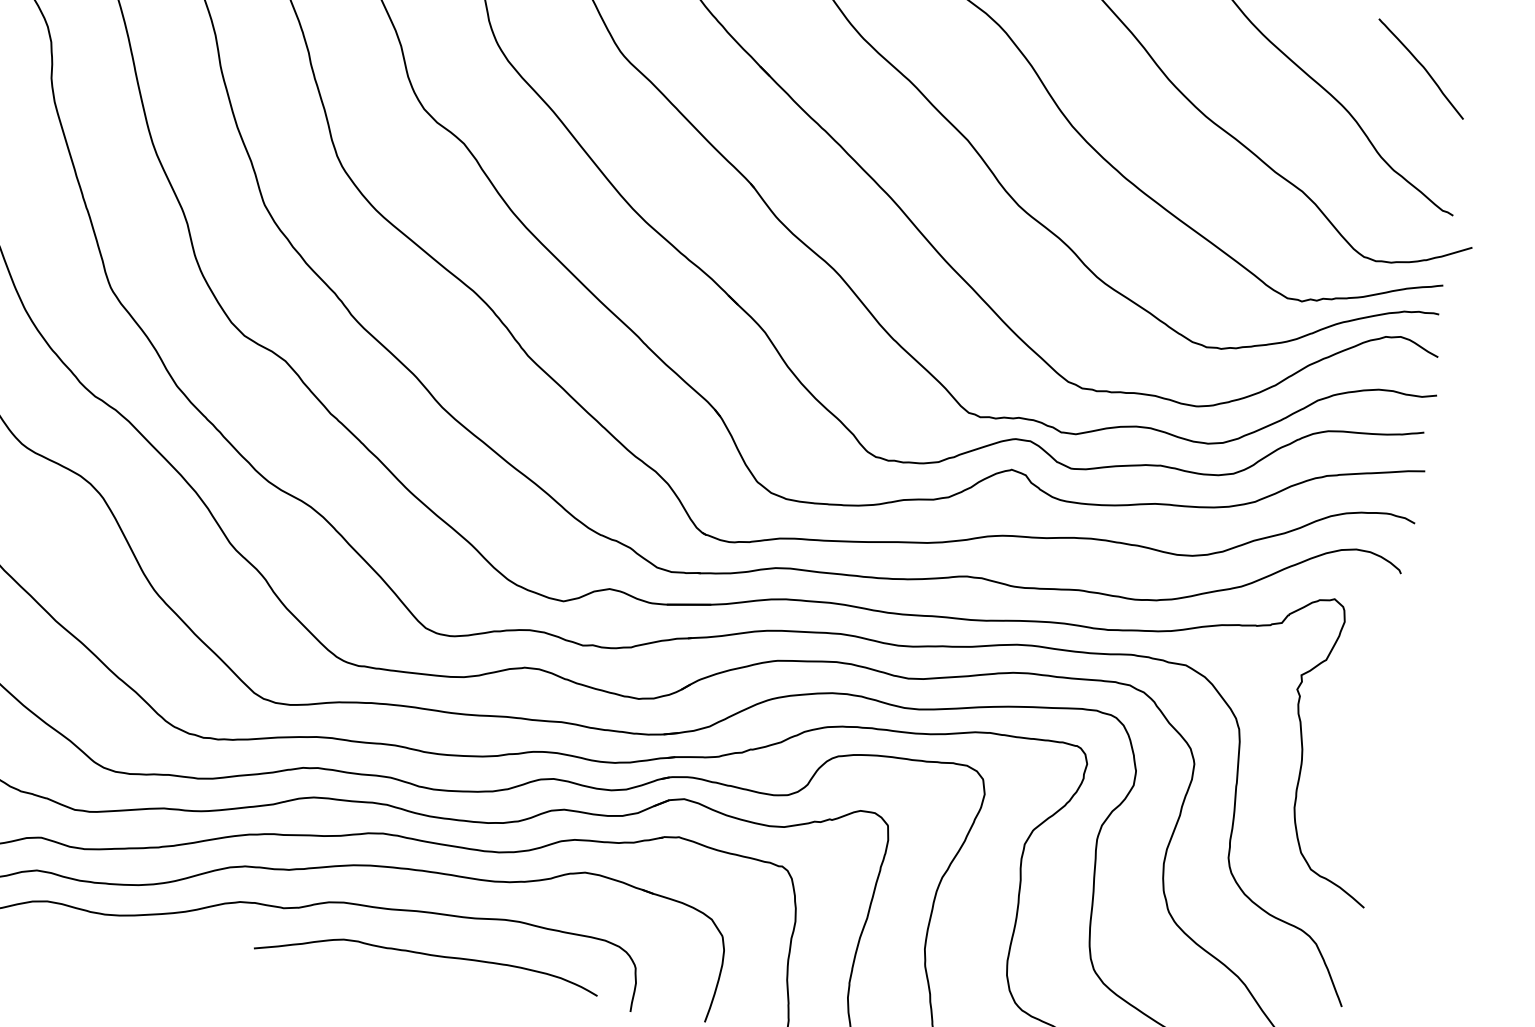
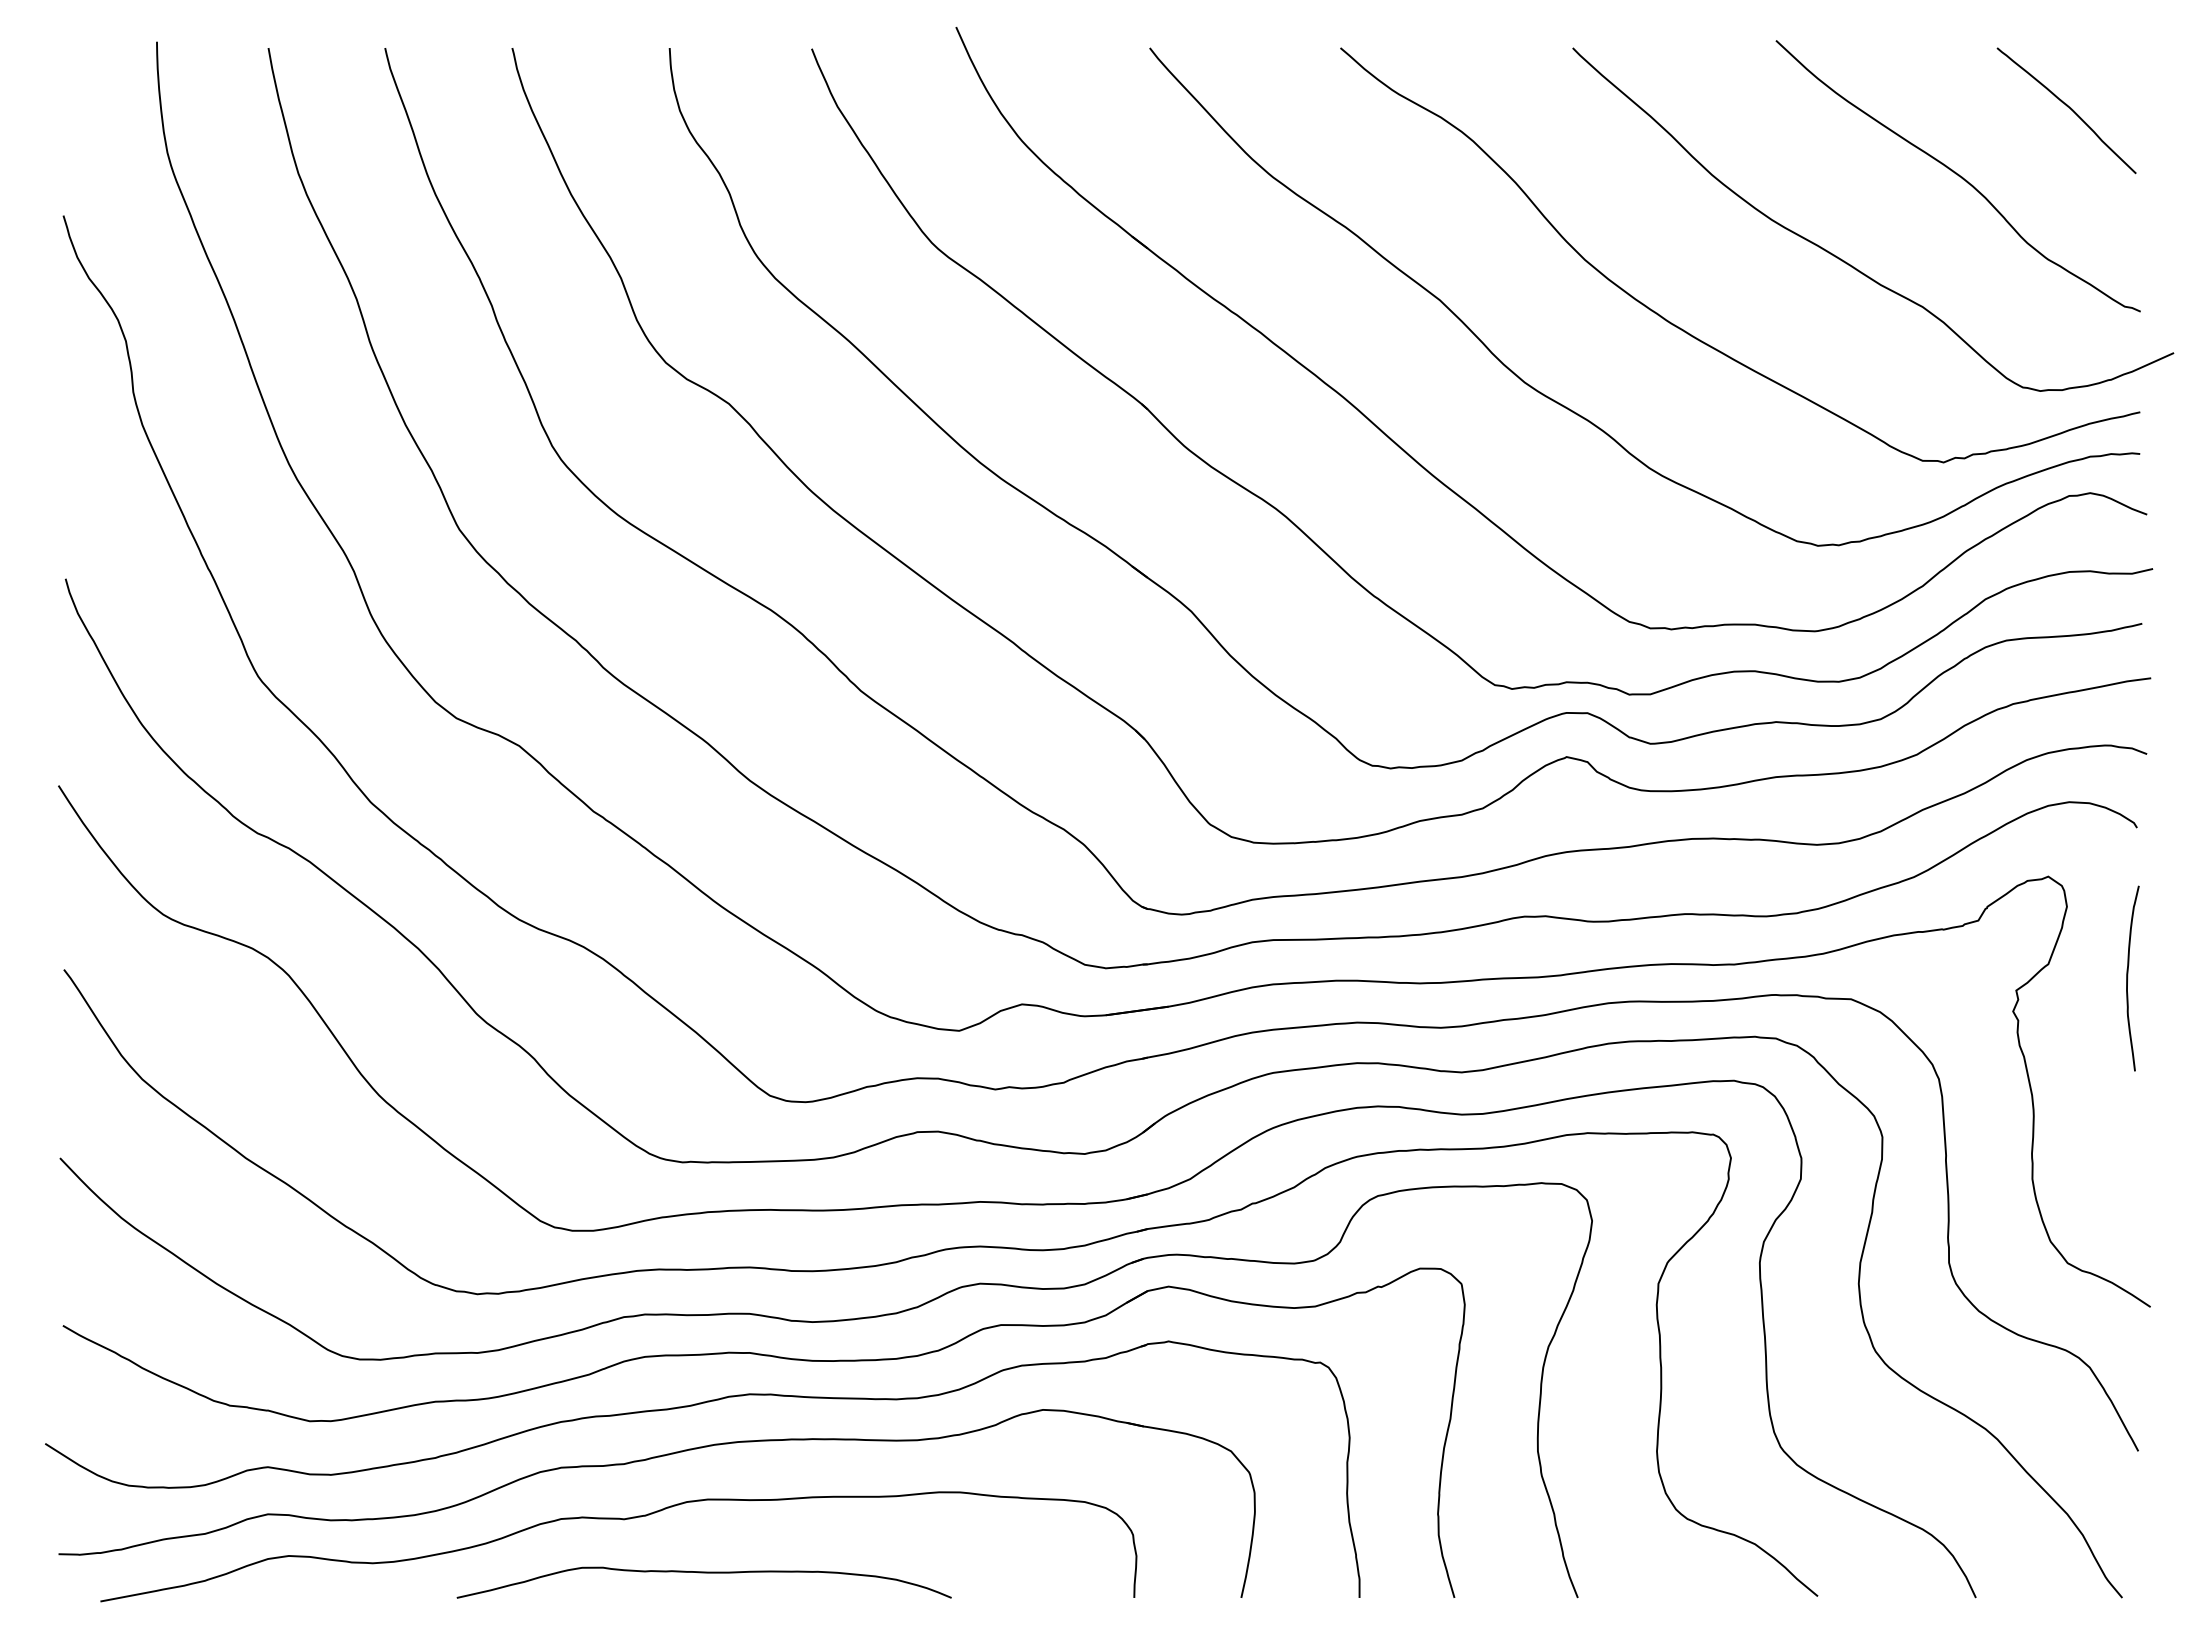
curve: (1380, 677) -> (2128, 978), added
curve: (427, 955) -> (703, 1573), moved

